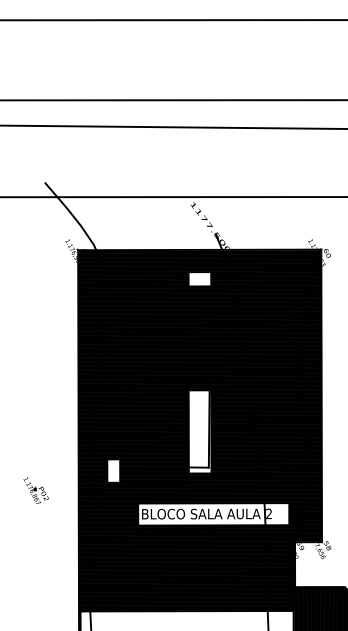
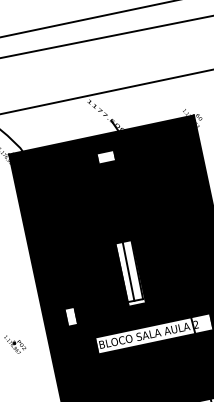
line: (197, 425) -> (127, 268), added

